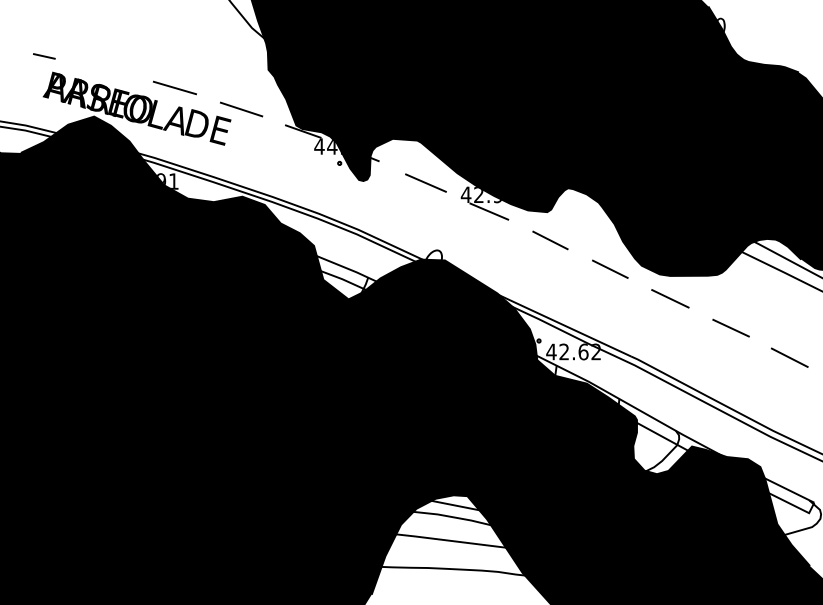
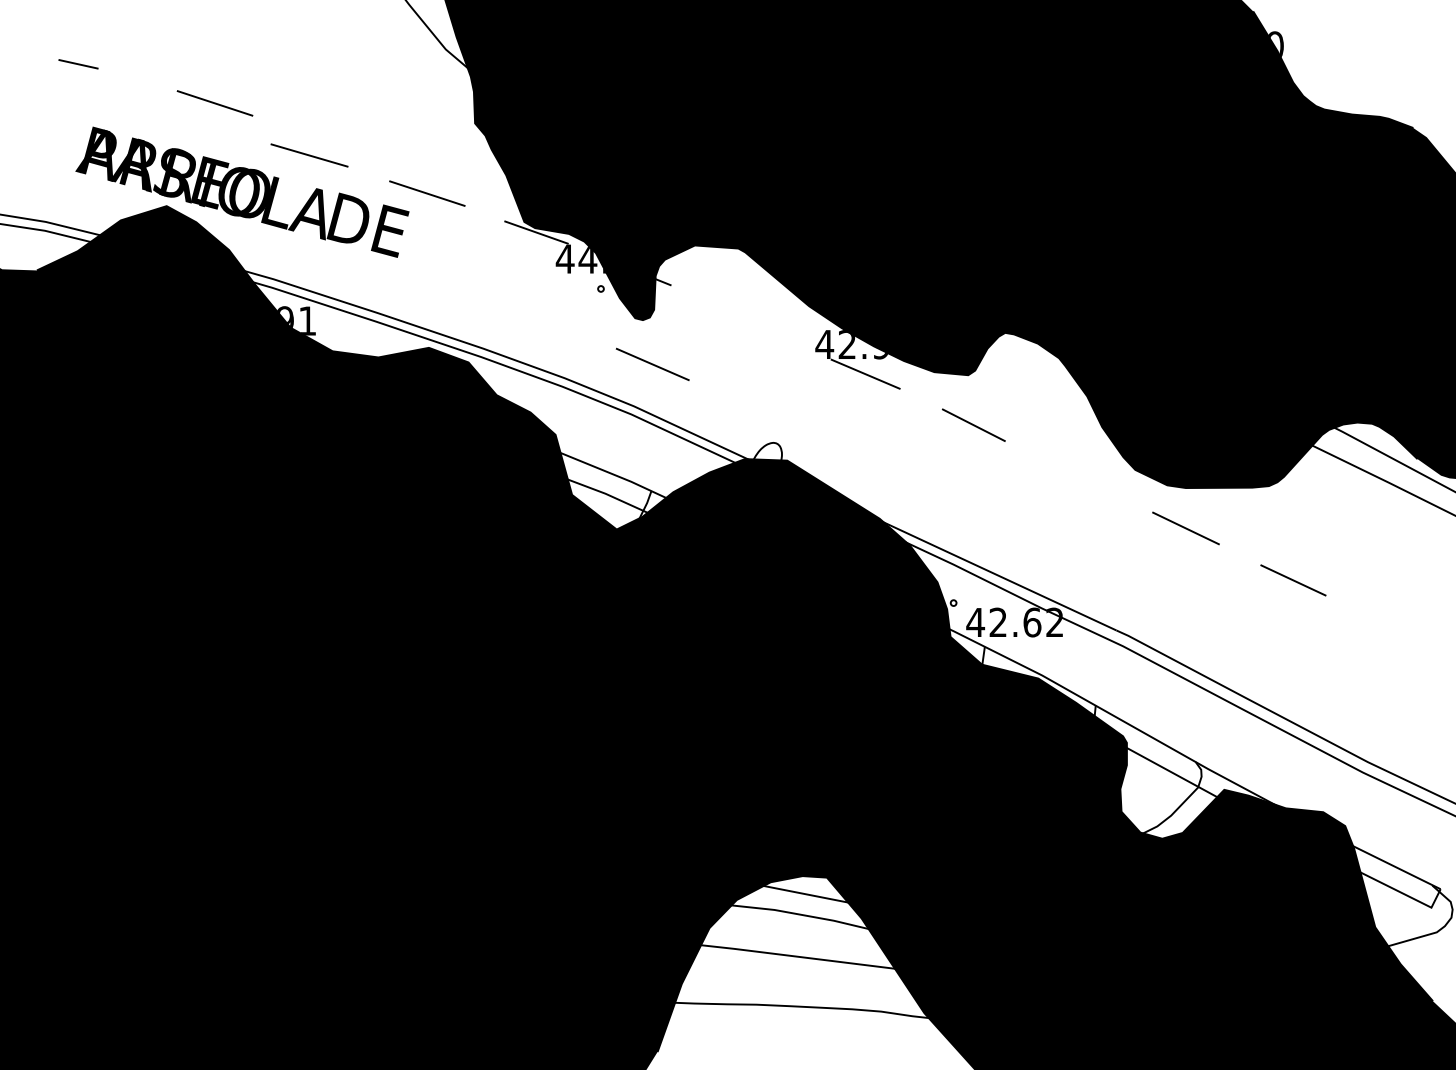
line: (44, 56) -> (78, 64), moved
line: (121, 58) -> (214, 103), added
line: (425, 182) -> (651, 363), moved
line: (610, 268) -> (1080, 474), removed
line: (789, 357) -> (1396, 632), removed

